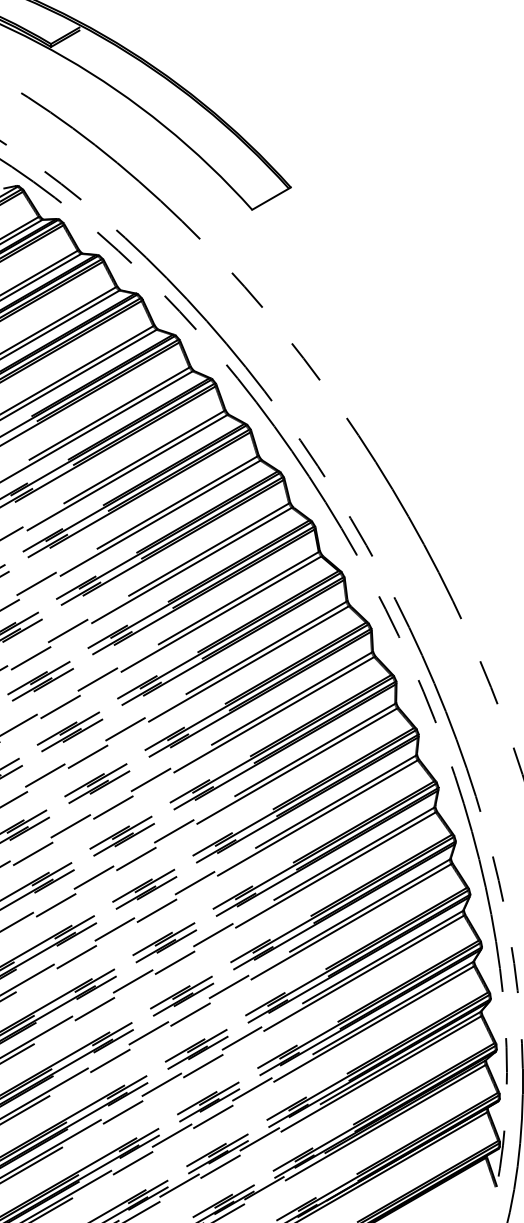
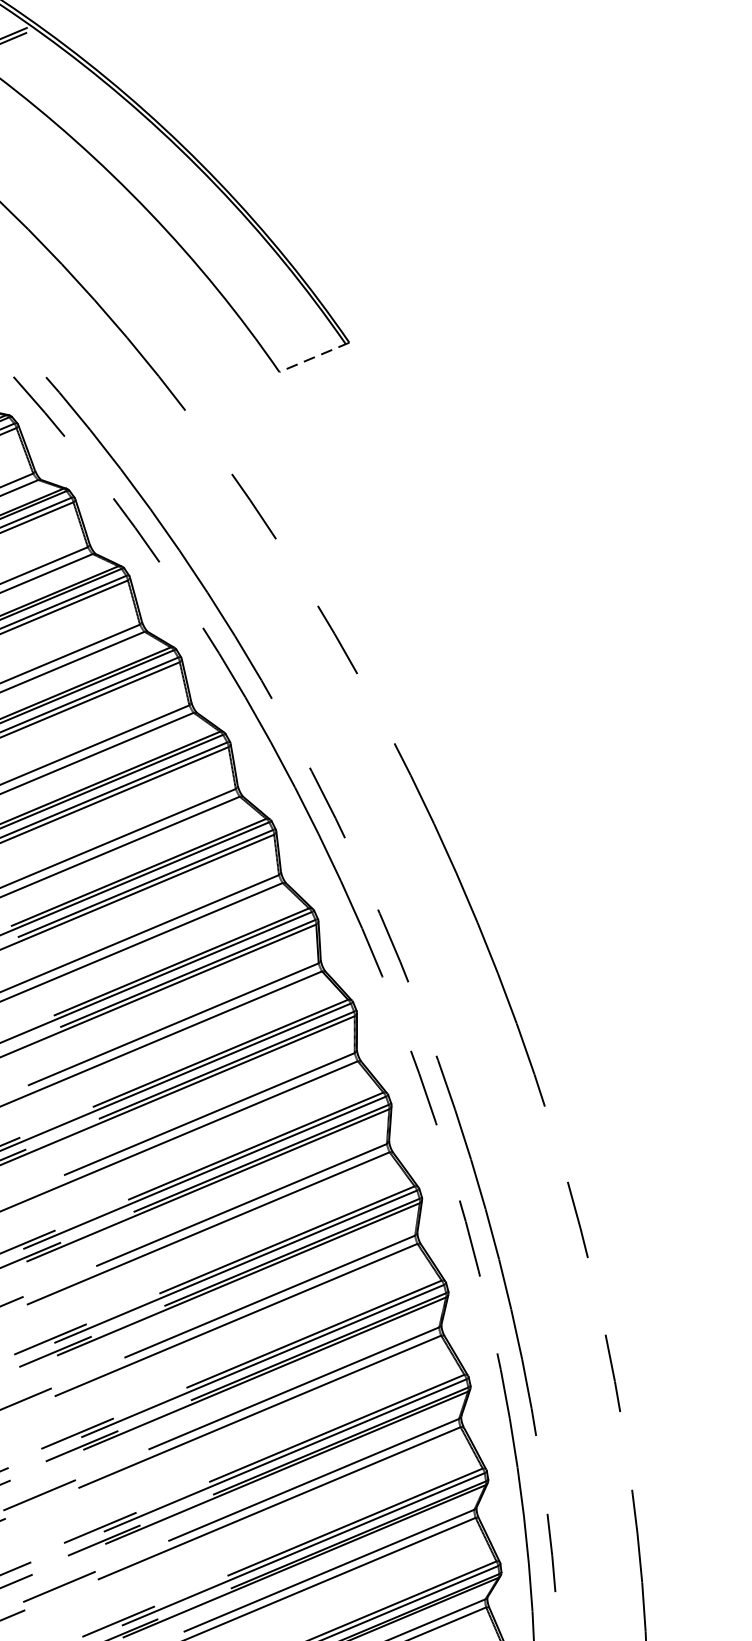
line: (271, 198) -> (314, 357), solid -> dashed

